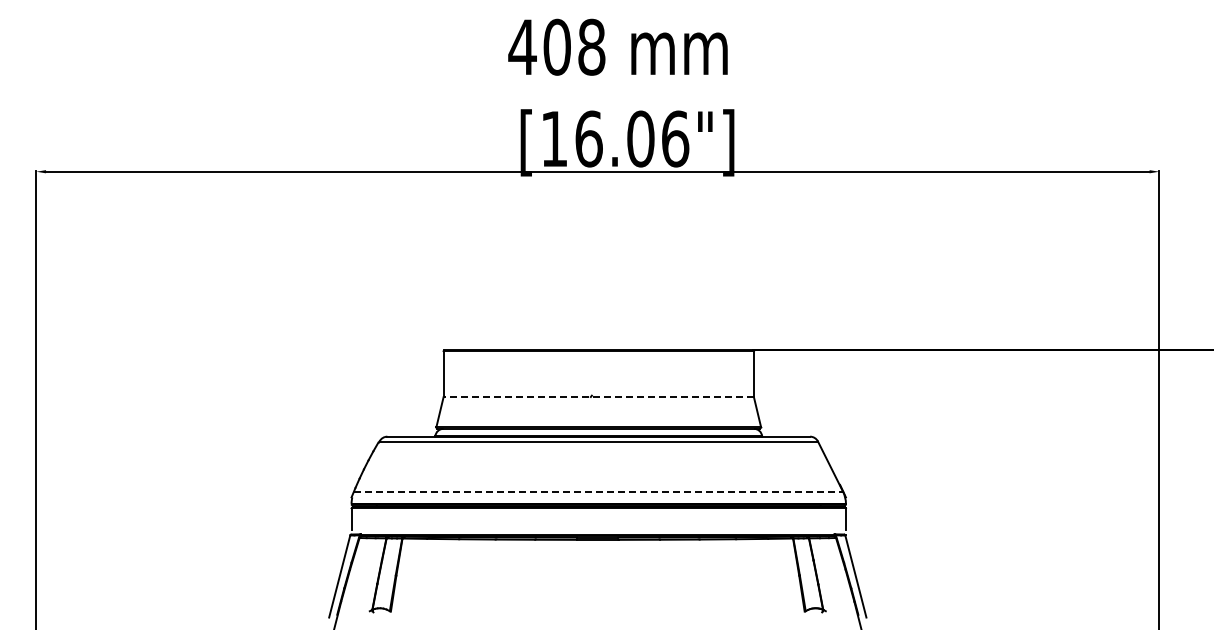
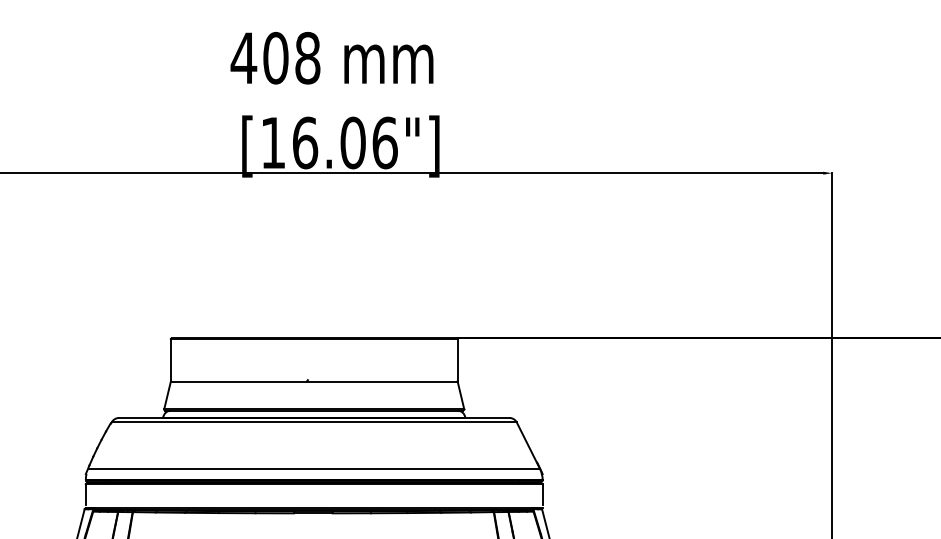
line: (598, 397) -> (314, 381), dashed -> solid
line: (599, 491) -> (314, 468), dashed -> solid

